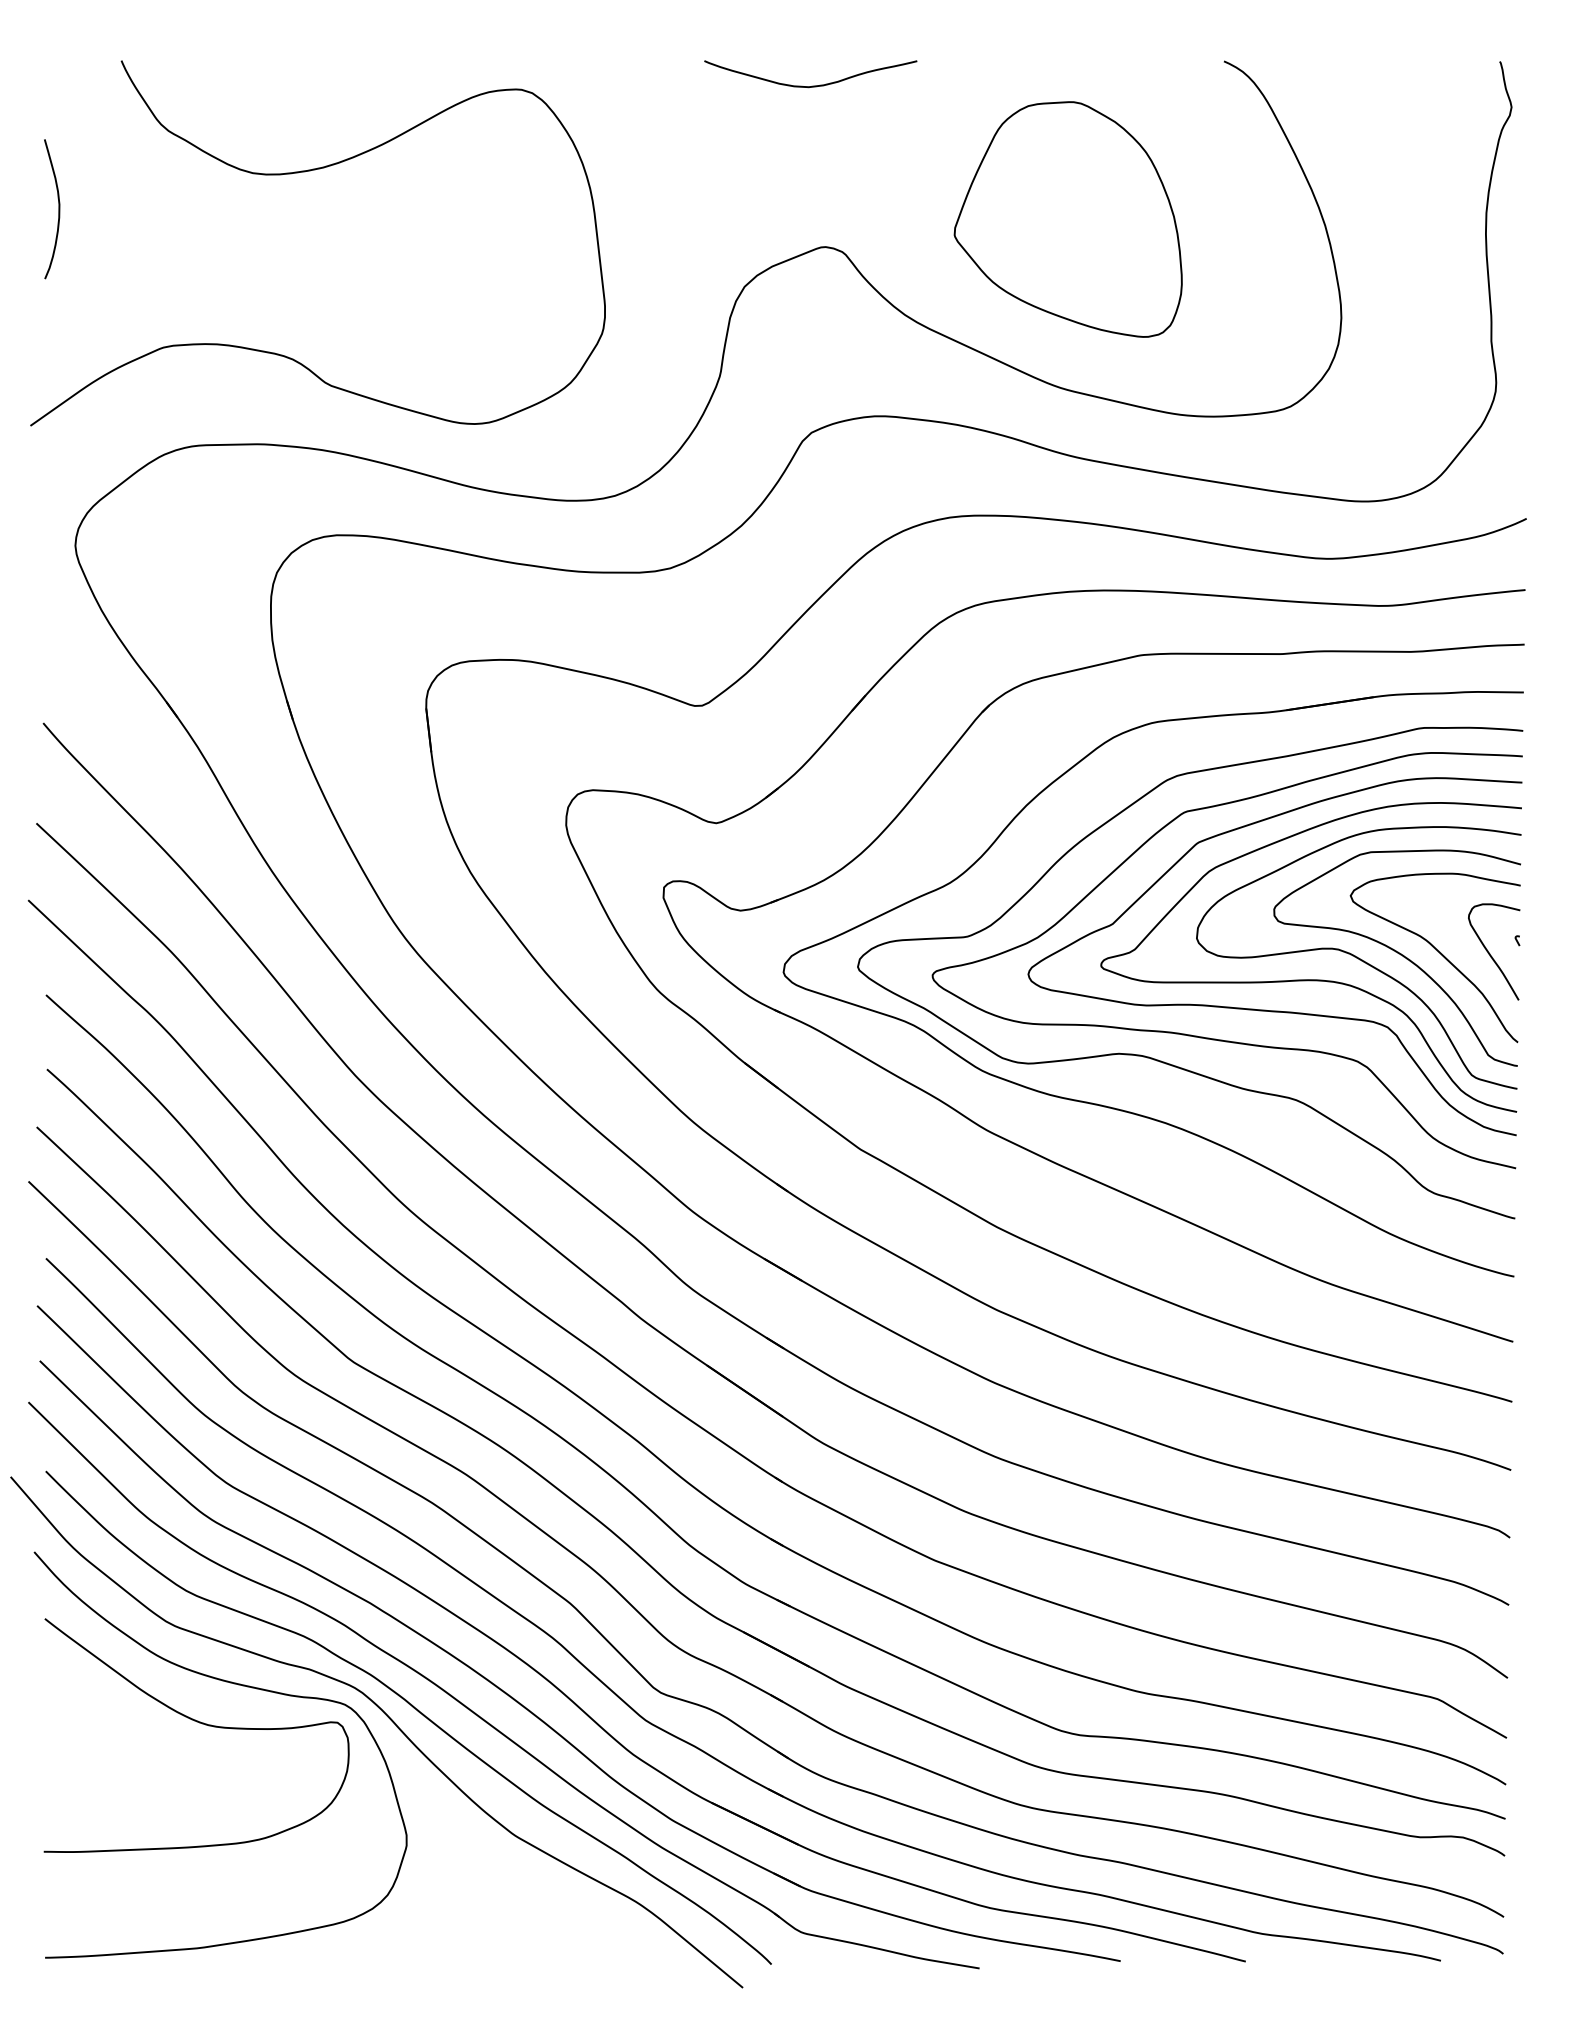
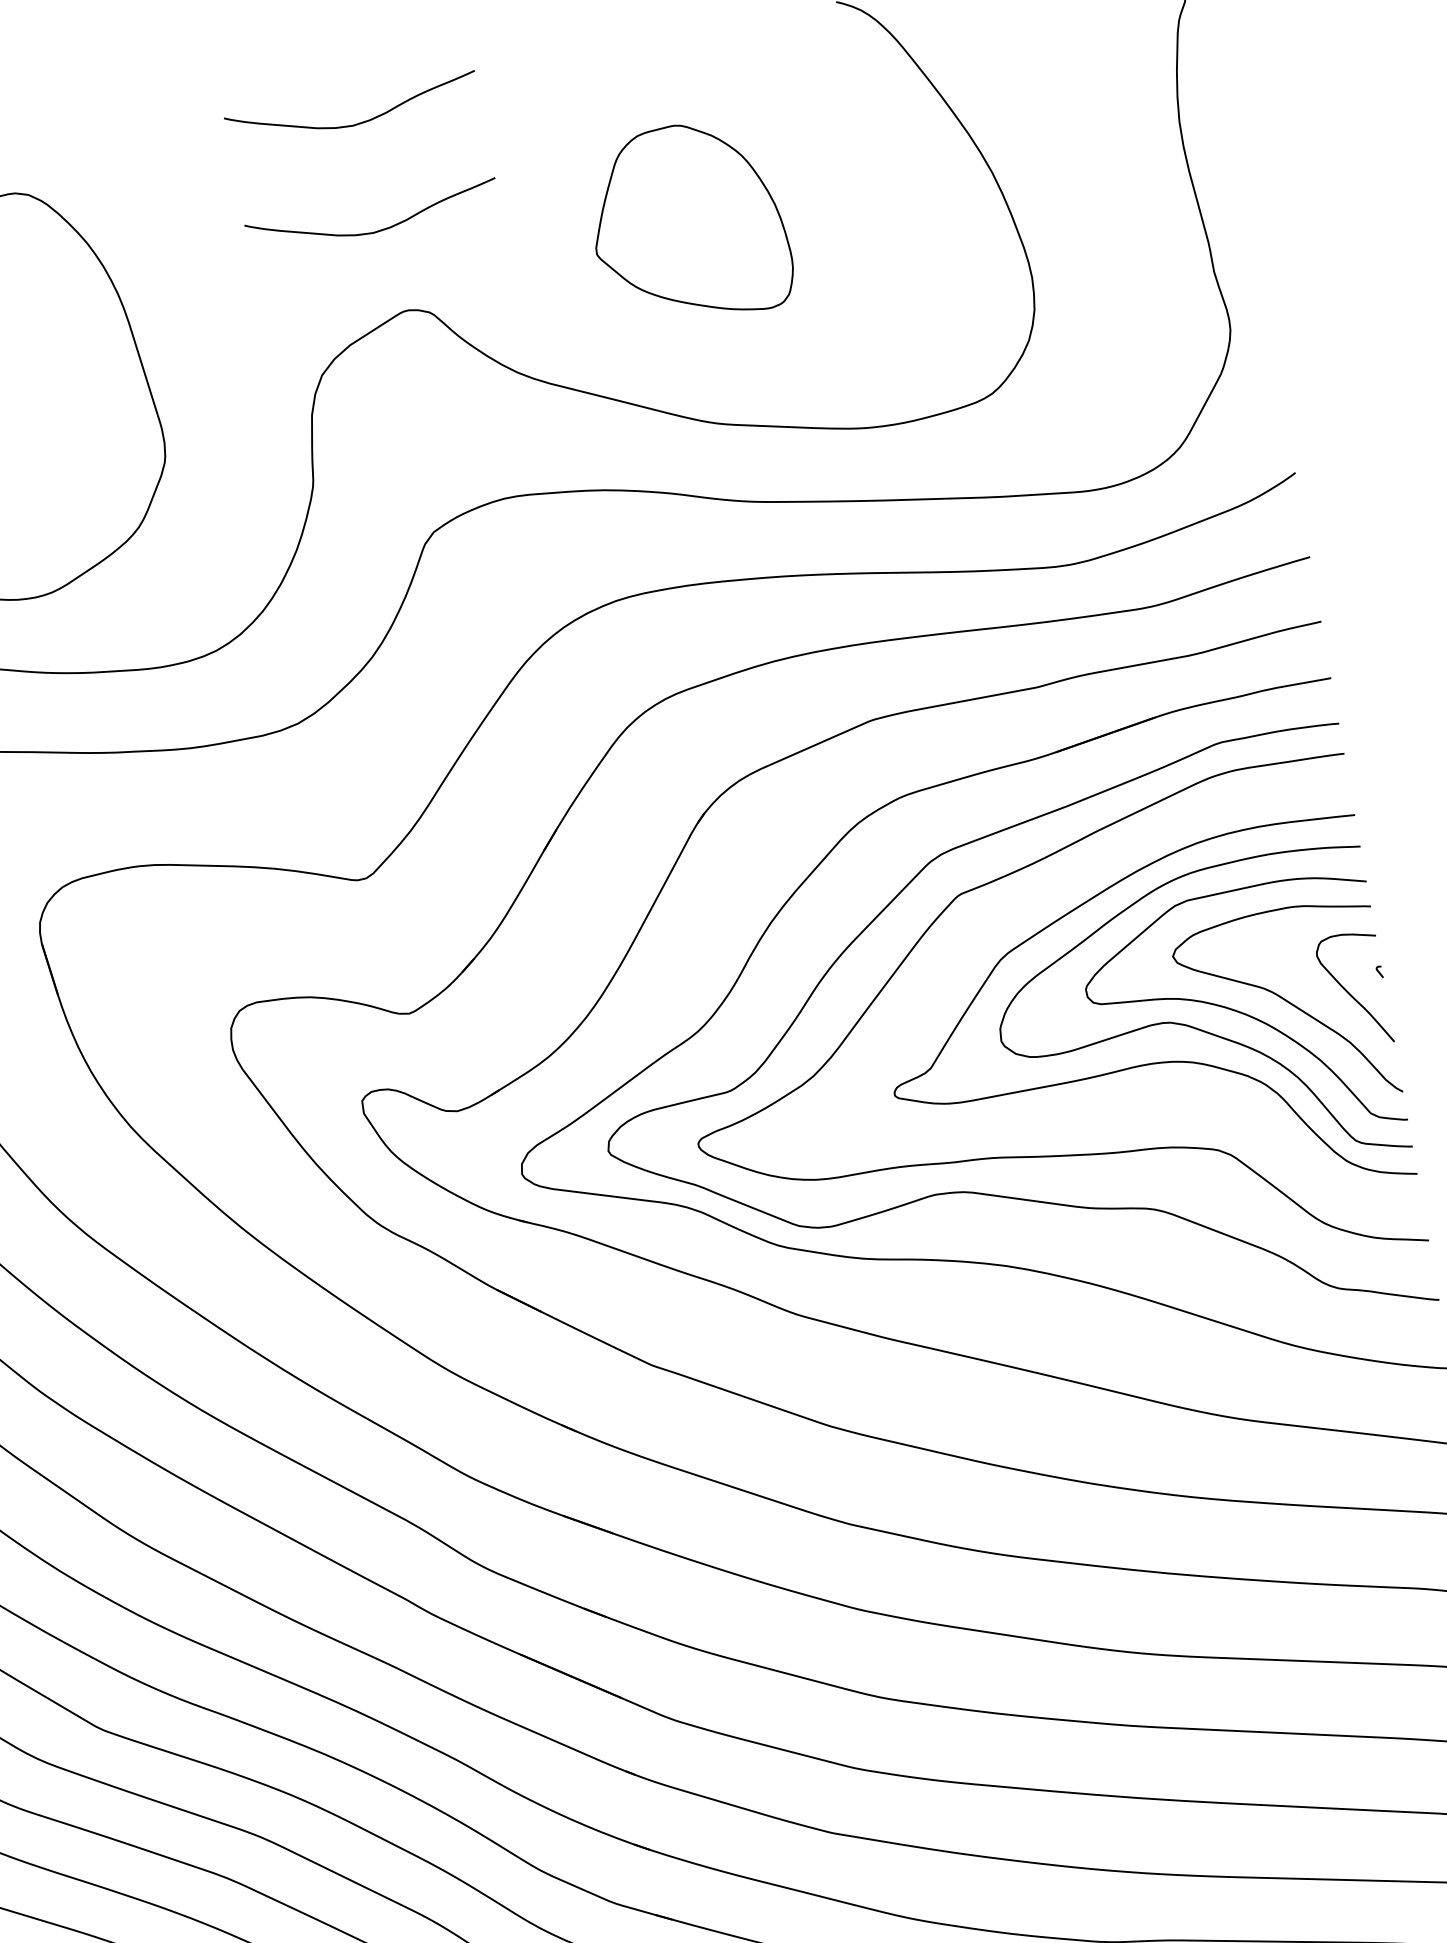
curve: (812, 176) -> (377, 230), added
part: (1067, 219) -> (687, 223), size x0.7
curve: (1266, 1009) -> (1099, 1109), removed

